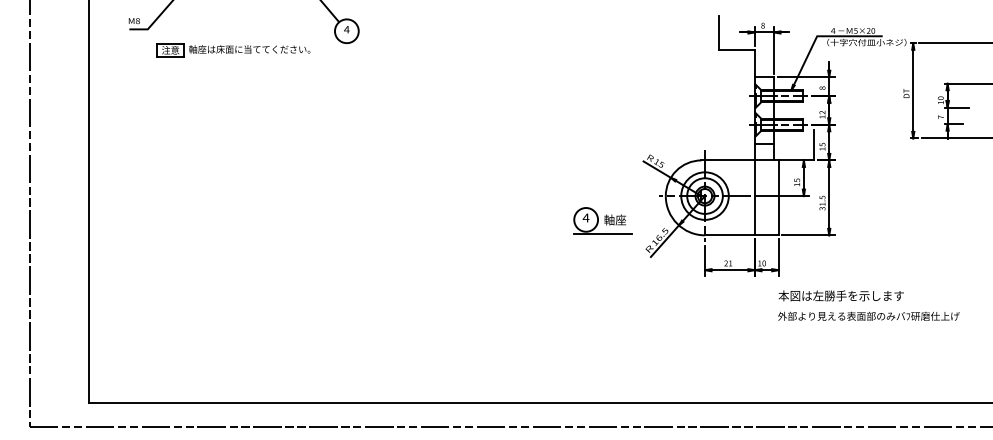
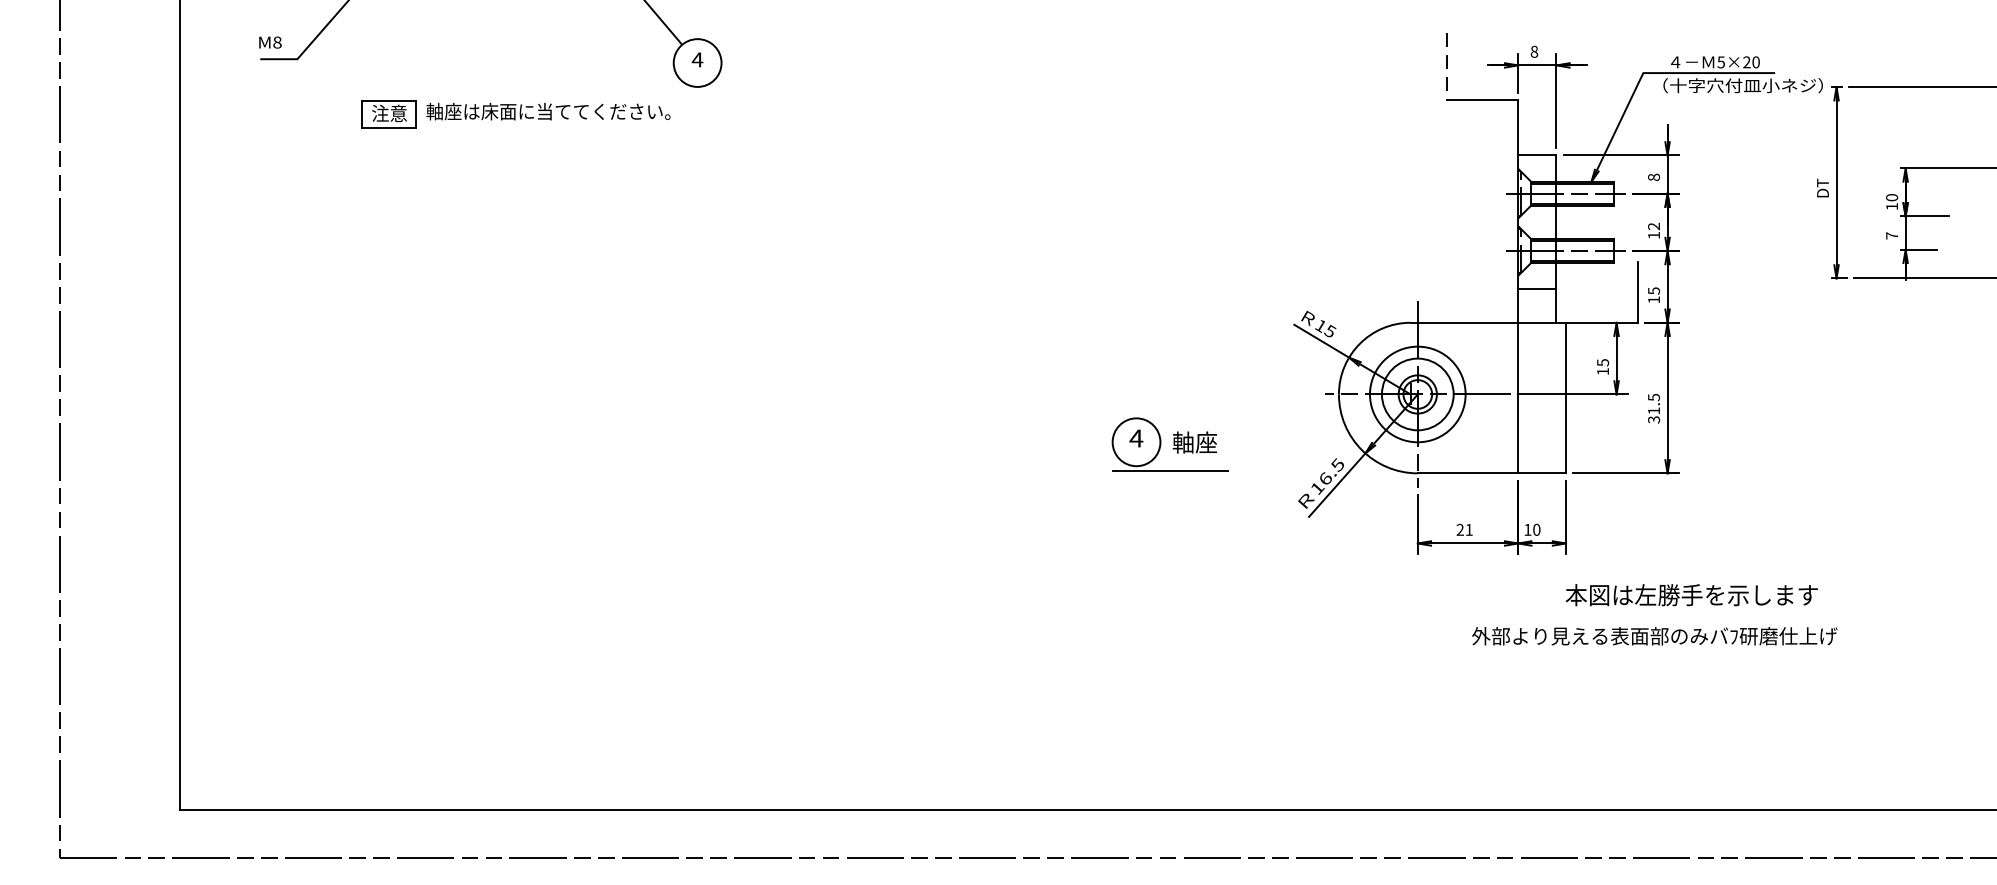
line: (719, 33) -> (1446, 67), solid -> dashed
part: (233, 50) -> (515, 113), moved
part: (602, 220) -> (1169, 443), moved
text: (868, 315) -> (1654, 634), moved

